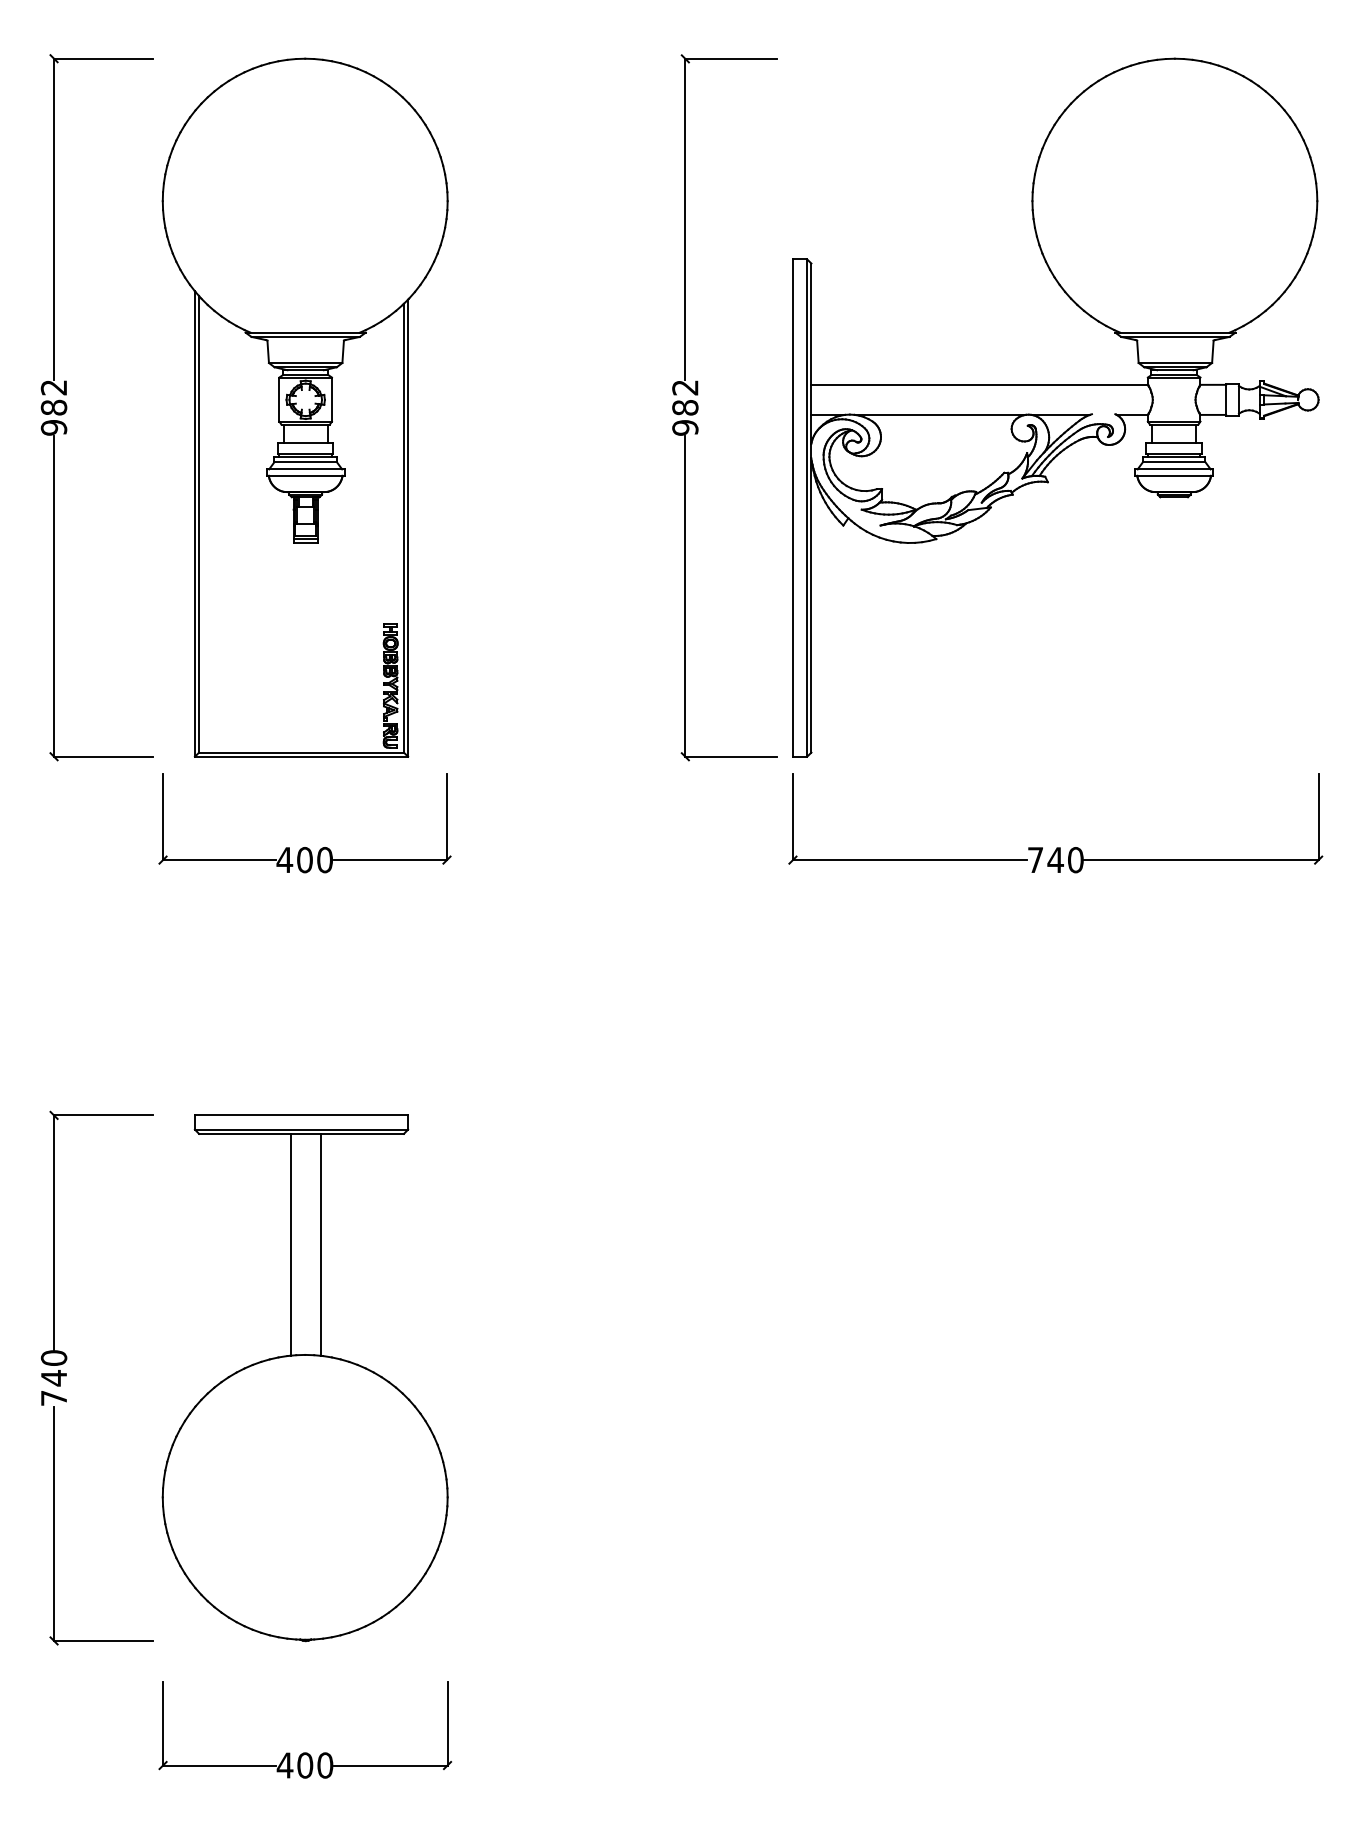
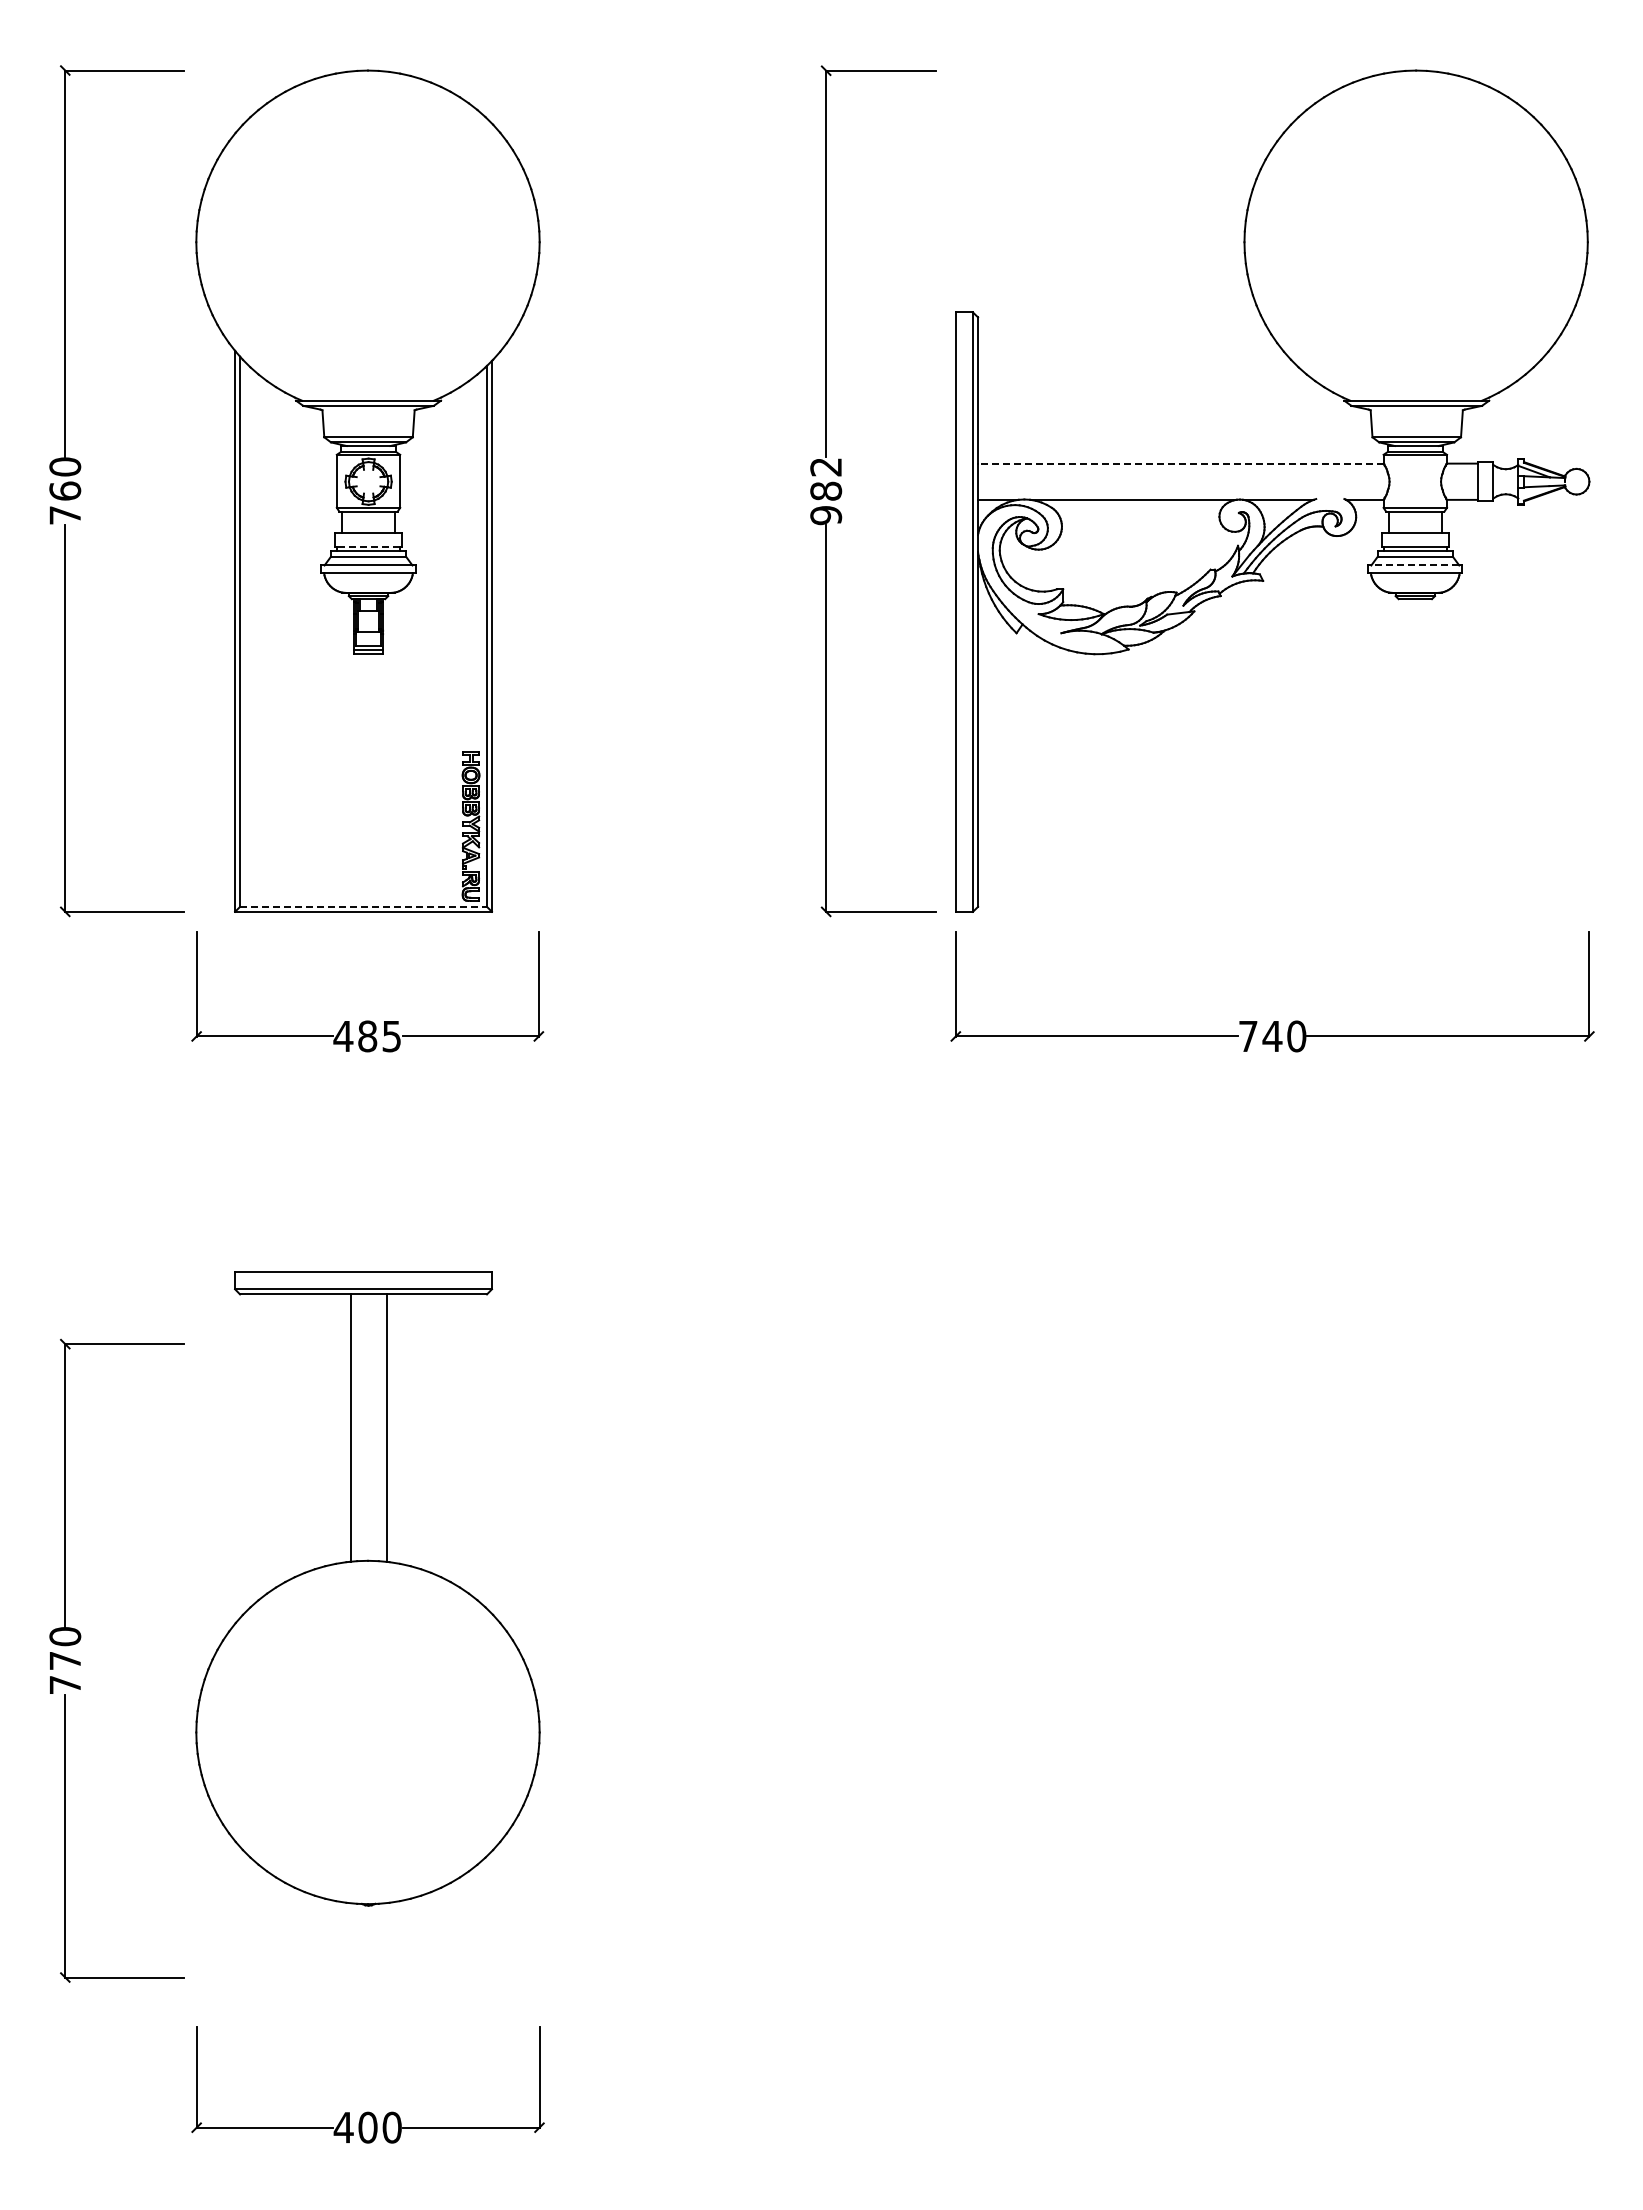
line: (979, 384) -> (1180, 463), solid -> dashed
text: (54, 407) -> (65, 490), 982 -> 760
line: (305, 453) -> (368, 546), solid -> dashed
line: (1174, 469) -> (1415, 565), solid -> dashed
line: (302, 752) -> (364, 906), solid -> dashed
text: (314, 860) -> (379, 1036), 400 -> 485
text: (53, 1377) -> (64, 1660), 740 -> 770
part: (304, 1377) -> (367, 1588), moved

